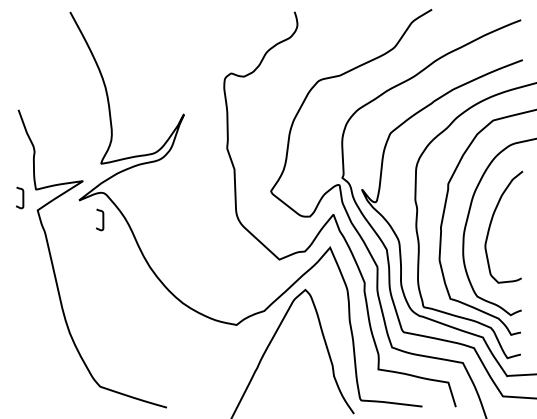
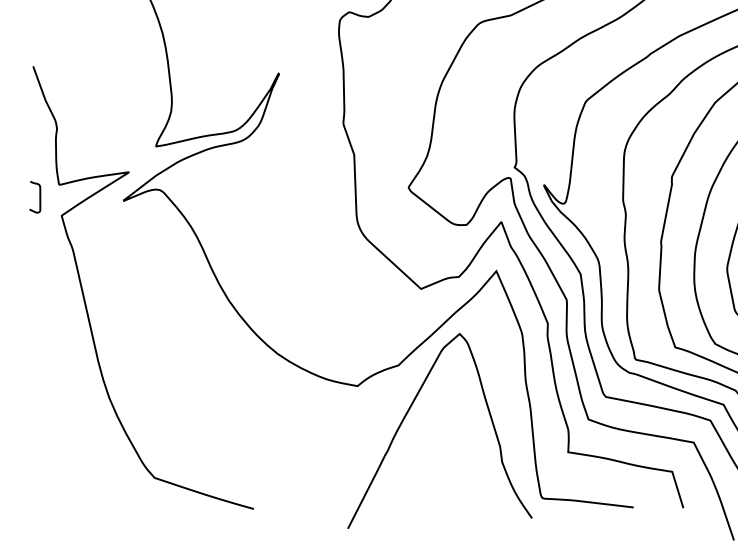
curve: (102, 219) -> (157, 229), removed

